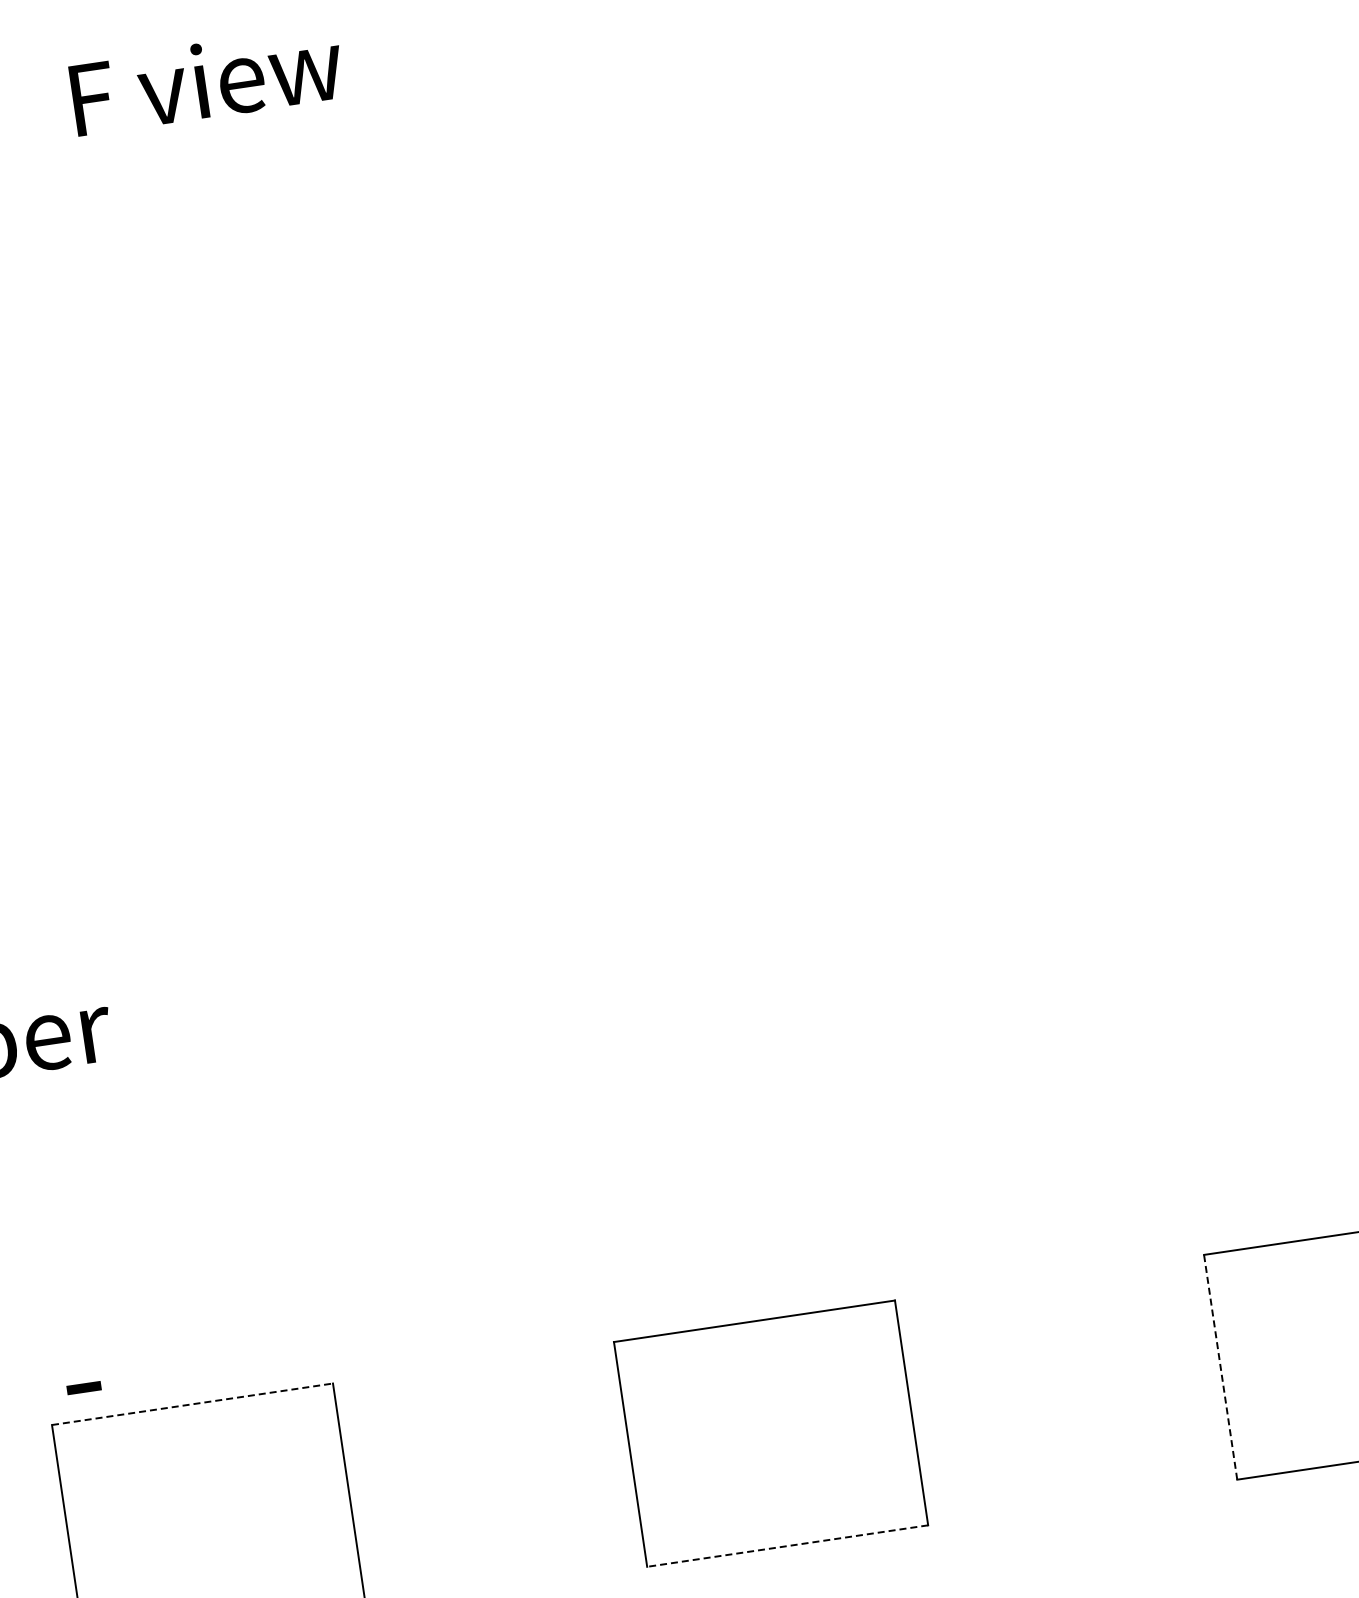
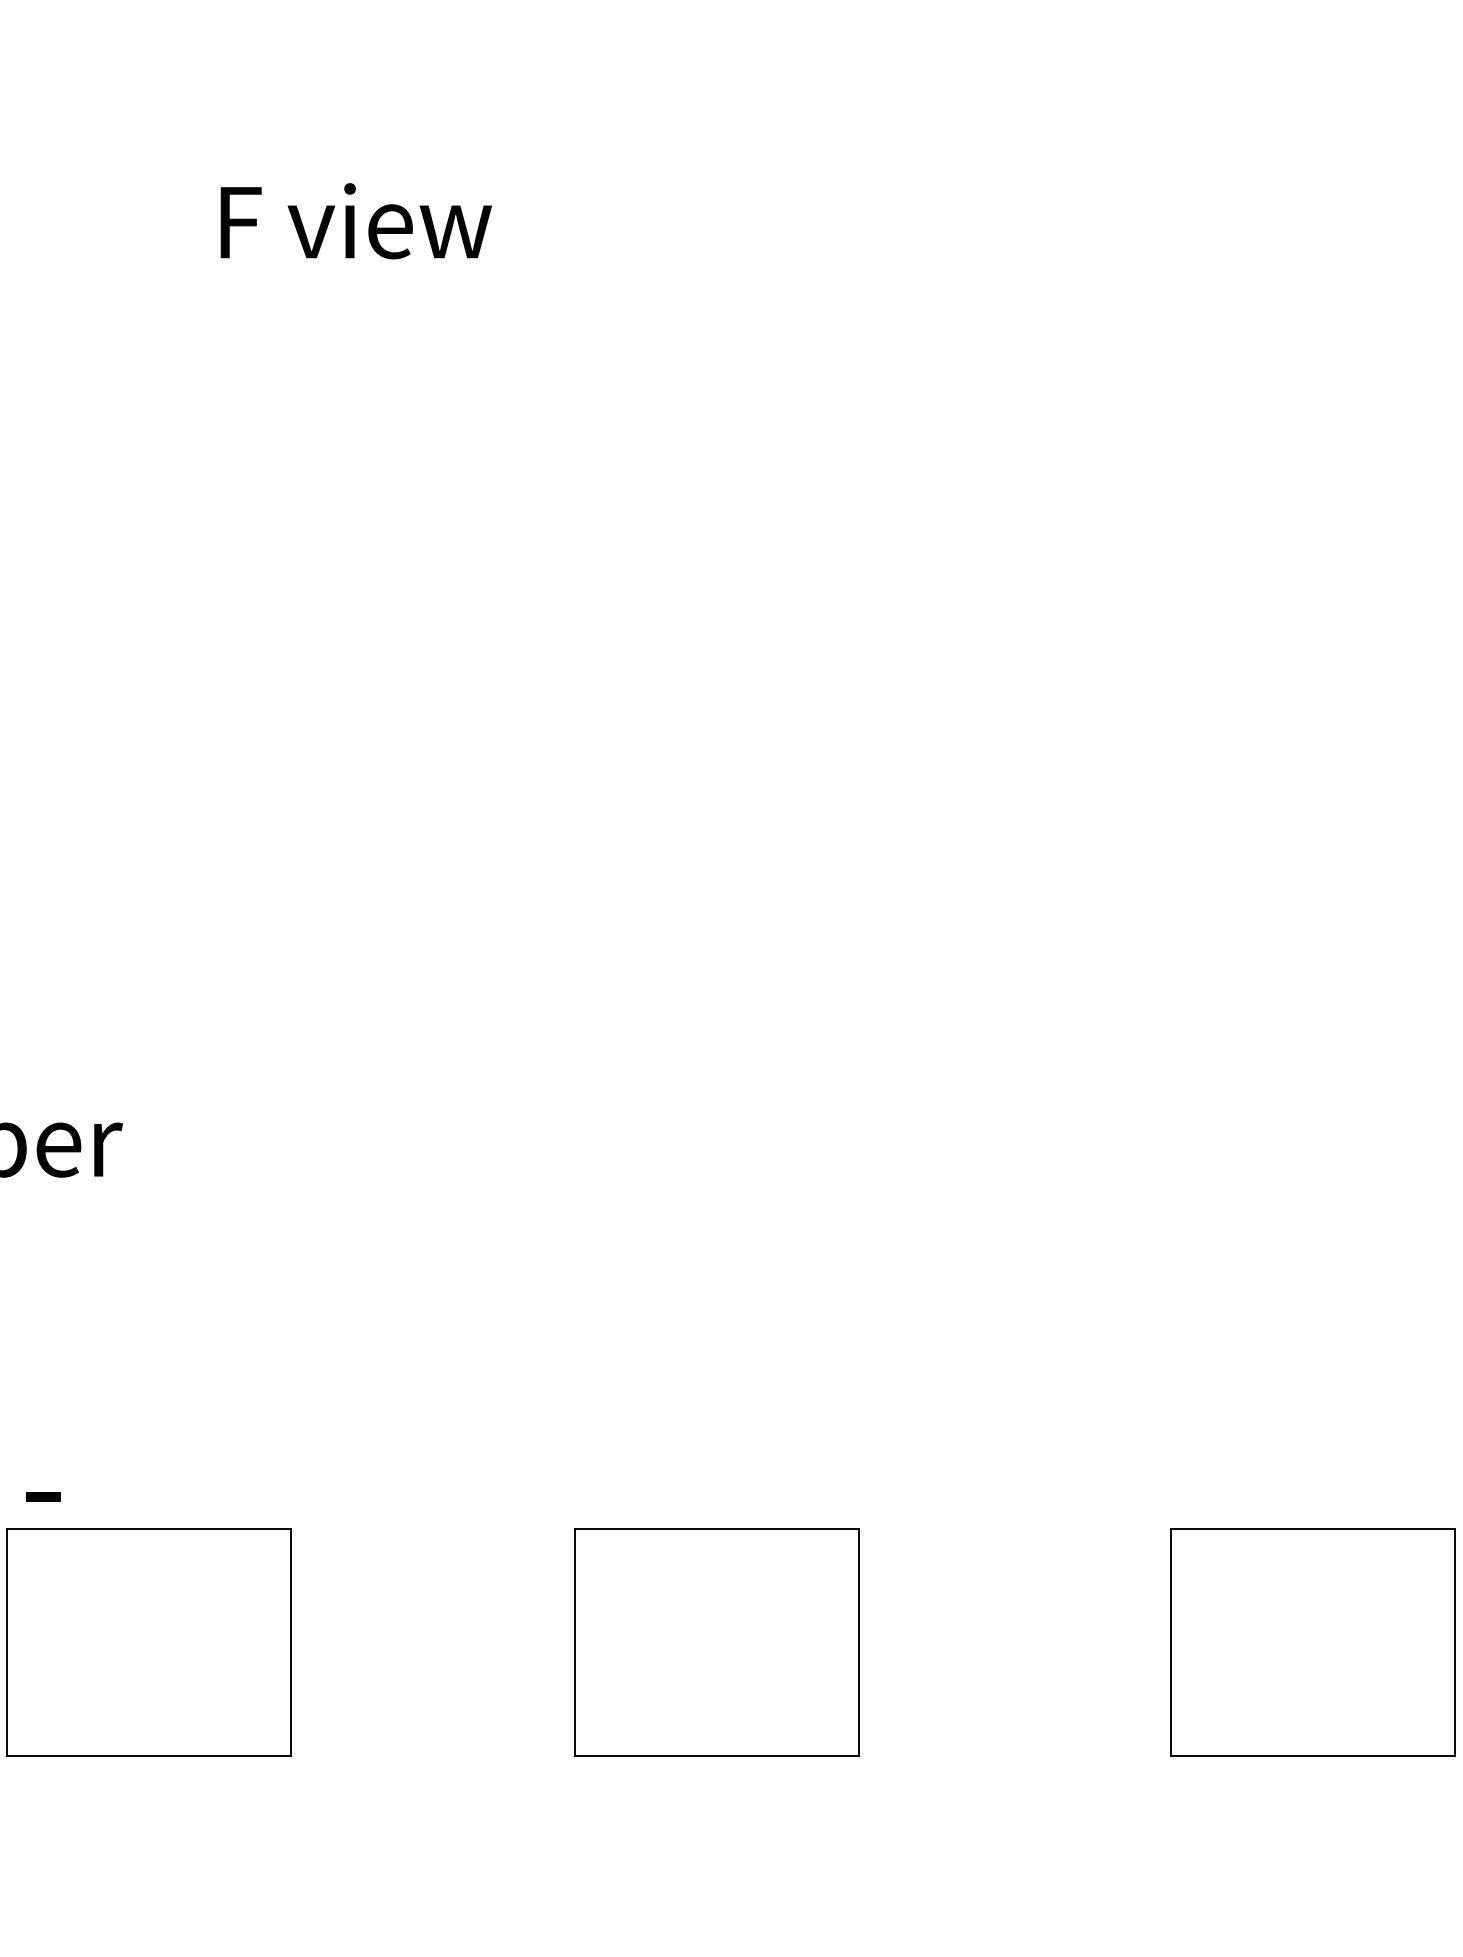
line: (1221, 1367) -> (1171, 1642), dashed -> solid
line: (193, 1403) -> (149, 1528), dashed -> solid
line: (787, 1545) -> (716, 1755), dashed -> solid

